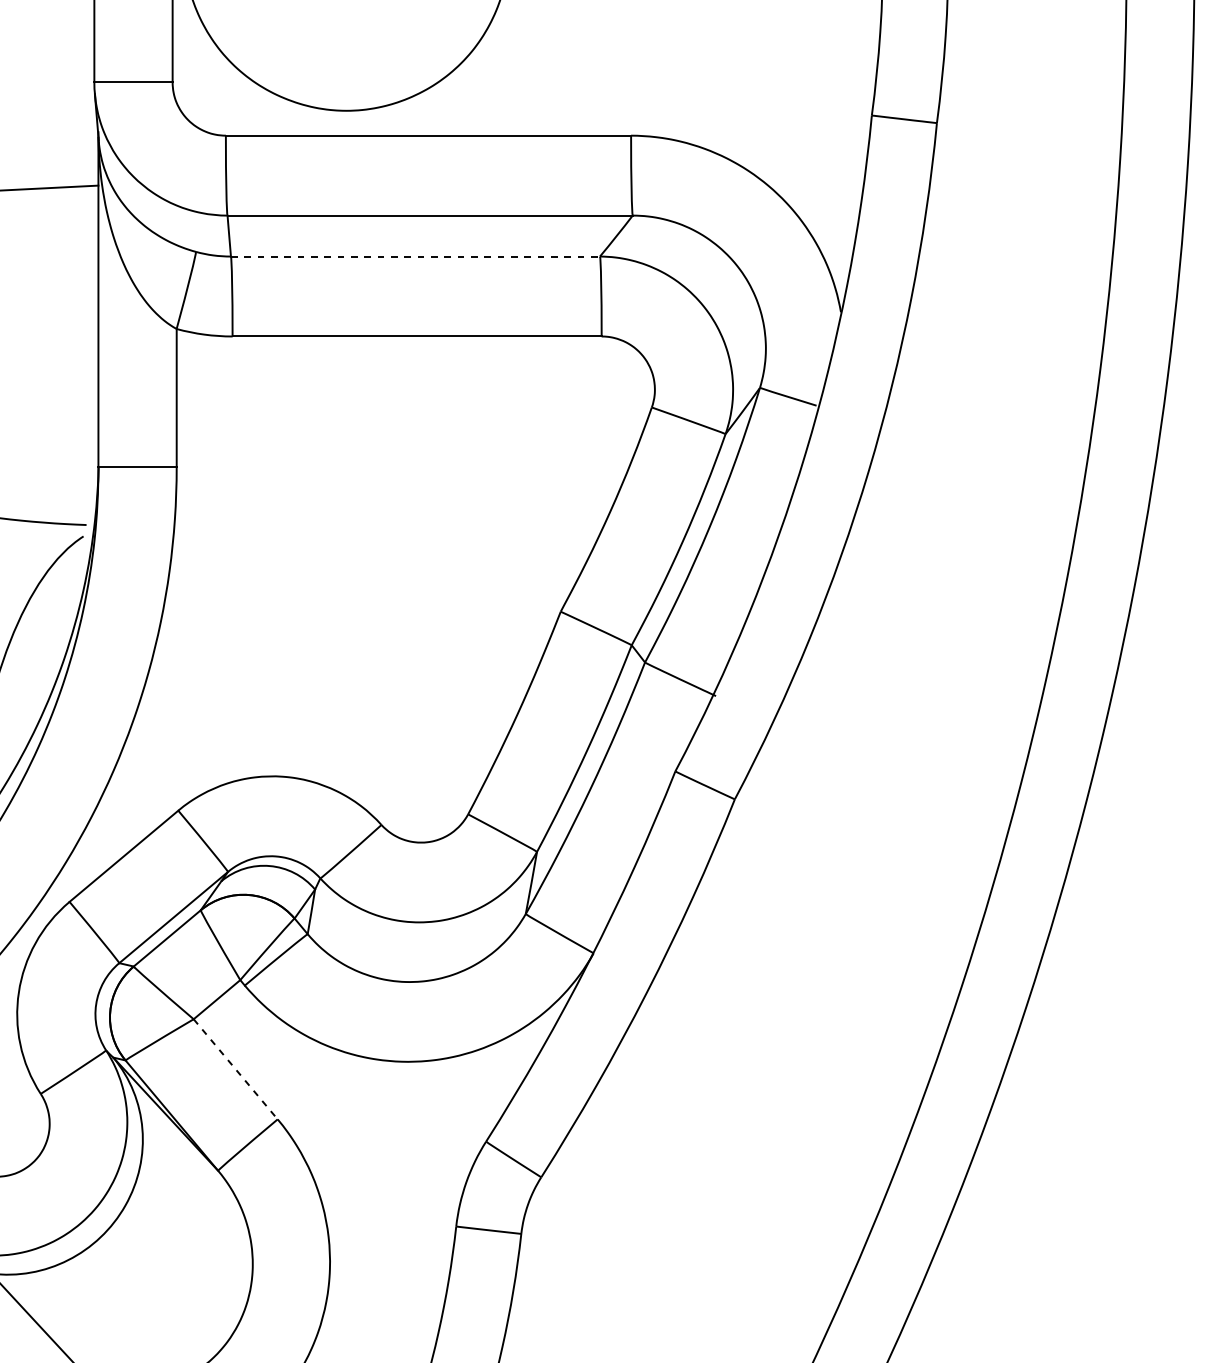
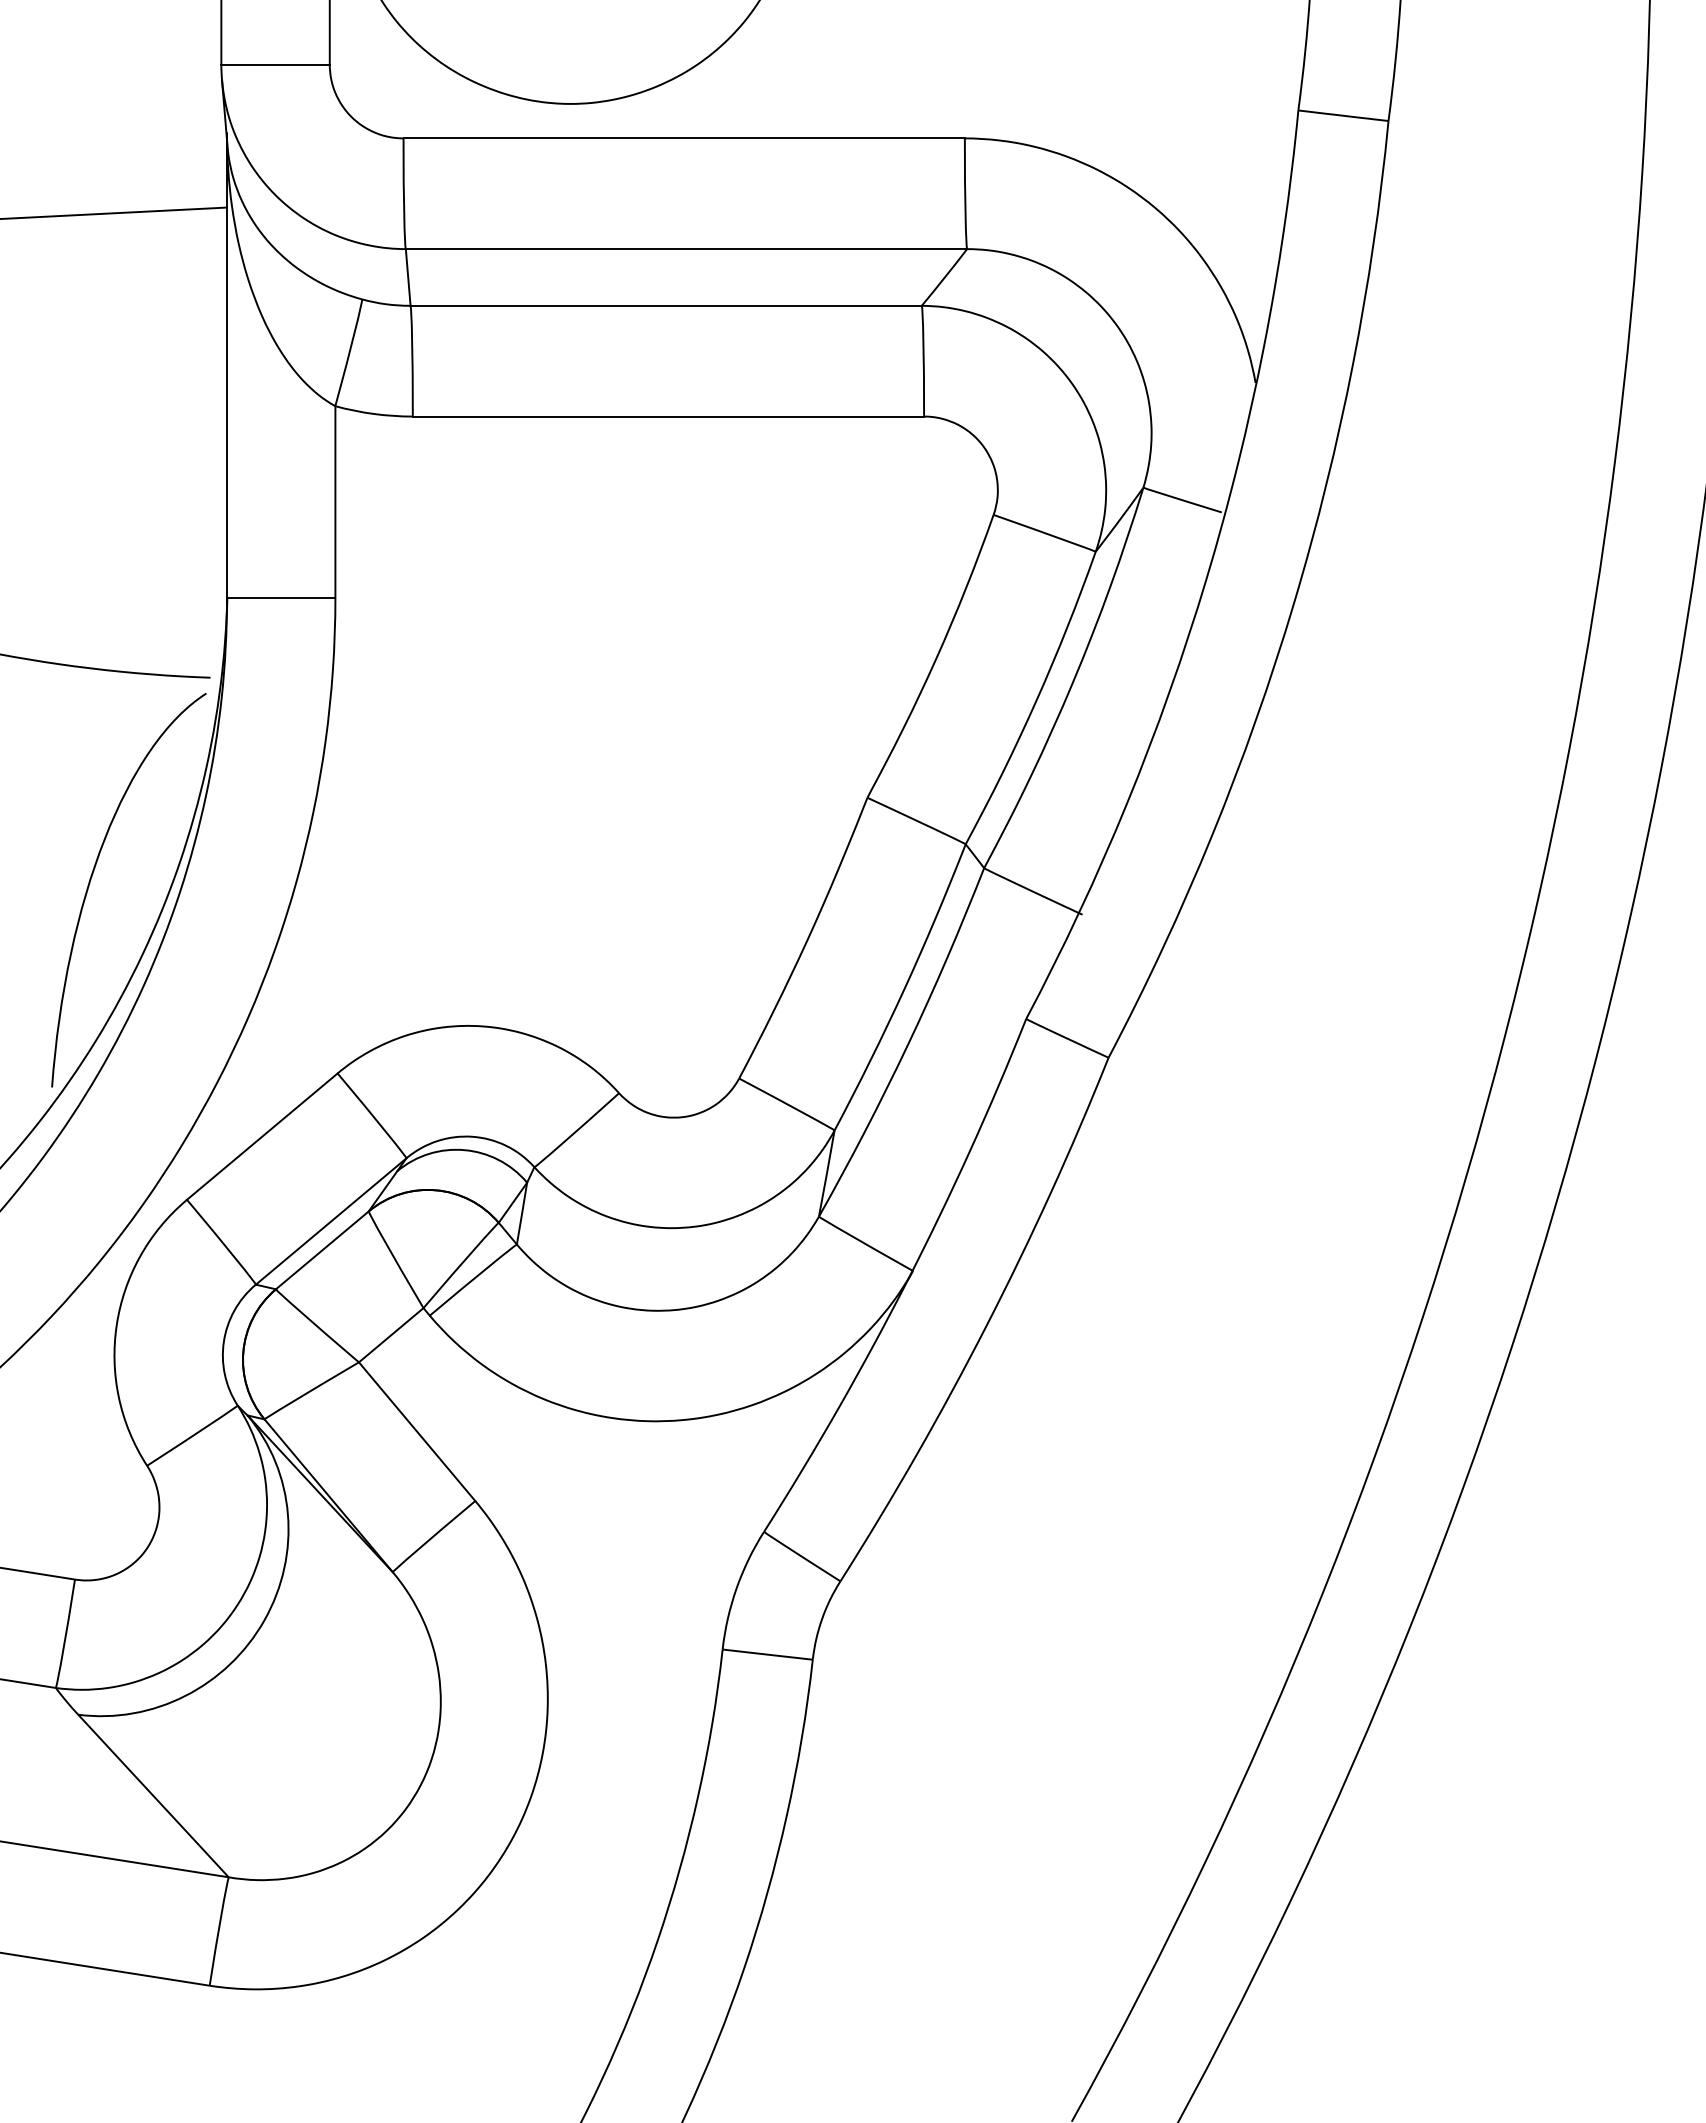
line: (415, 256) -> (666, 305), dashed -> solid
line: (235, 1069) -> (417, 1431), dashed -> solid

